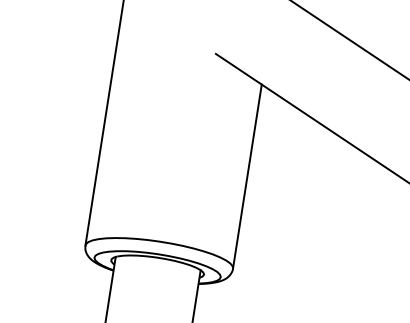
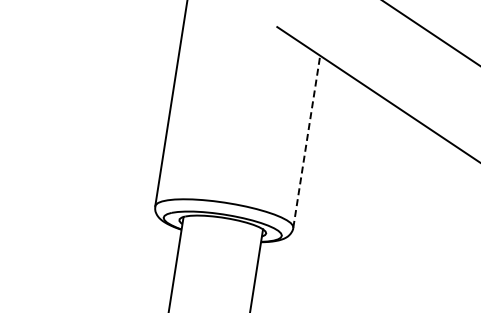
line: (247, 176) -> (306, 141), solid -> dashed

